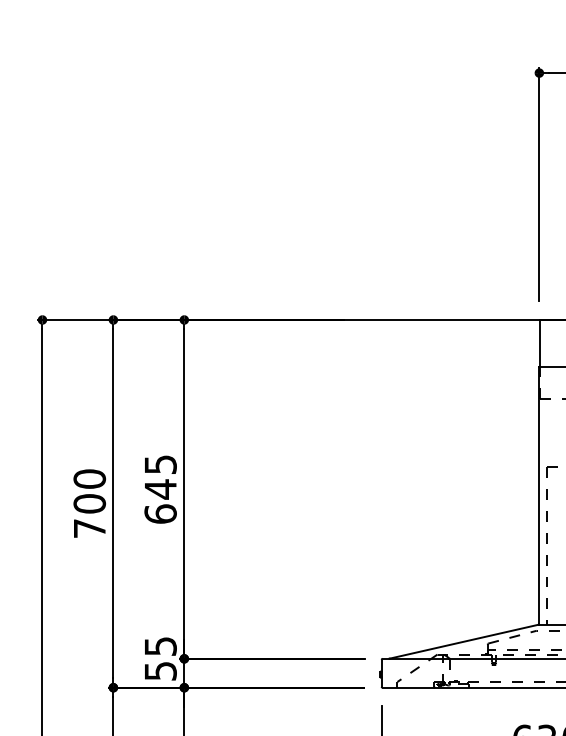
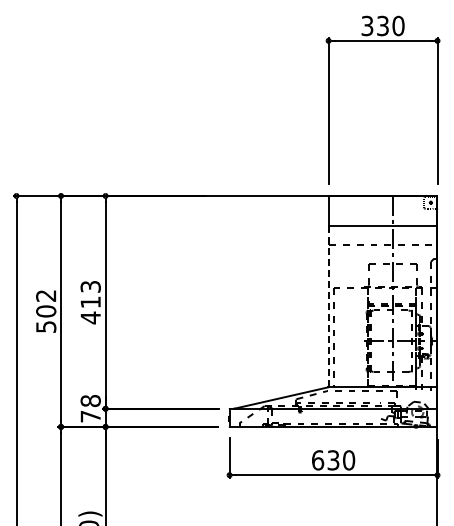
text: (160, 489) -> (90, 302), 645 -> 413
line: (539, 495) -> (328, 306), solid -> dashed
text: (90, 502) -> (46, 310), 700 -> 502
text: (160, 658) -> (90, 408), 55 -> 78

